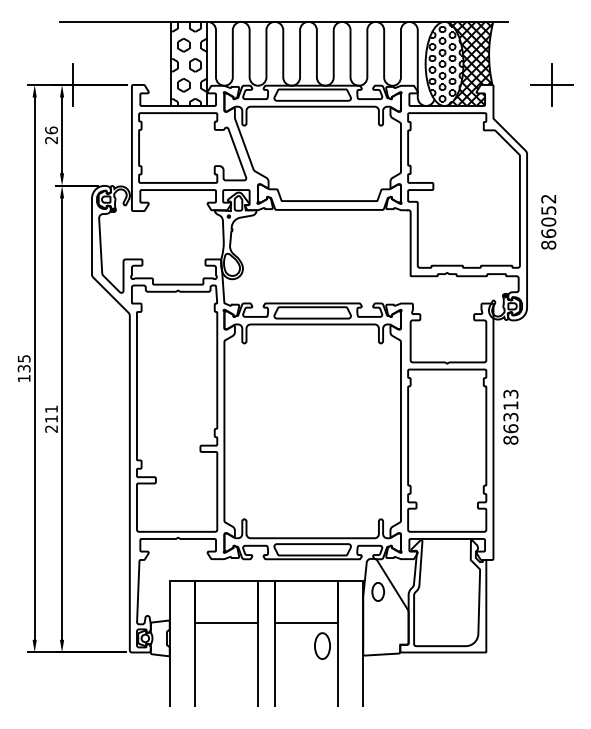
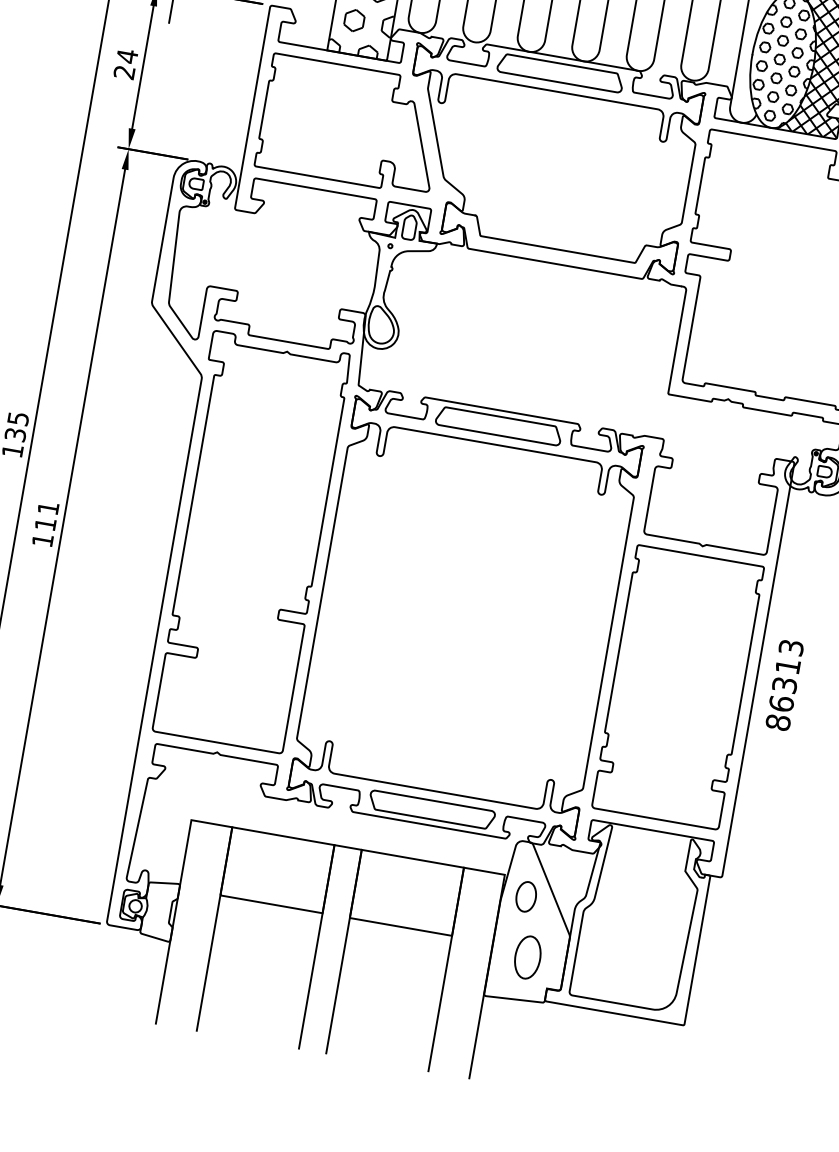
text: (51, 130) -> (127, 56), 26 -> 24
text: (510, 416) -> (784, 683), moved
text: (51, 428) -> (42, 539), 211 -> 111
part: (322, 645) -> (527, 956), moved

